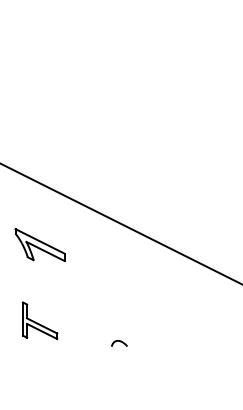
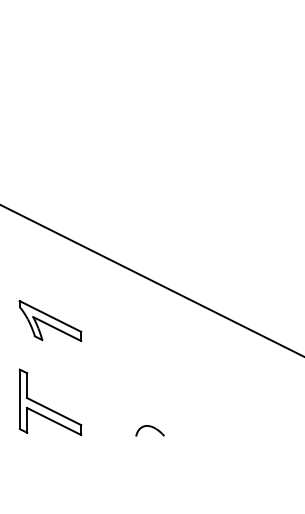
part: (39, 244) -> (49, 320), moved
part: (39, 320) -> (49, 401), size x1.43
part: (119, 343) -> (149, 430), size x1.43

